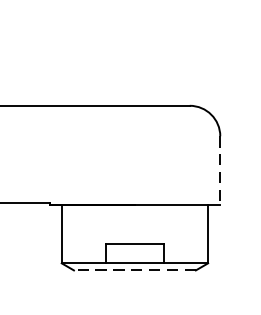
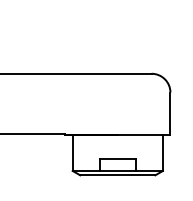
line: (220, 171) -> (170, 114), dashed -> solid
line: (134, 270) -> (117, 175), dashed -> solid

